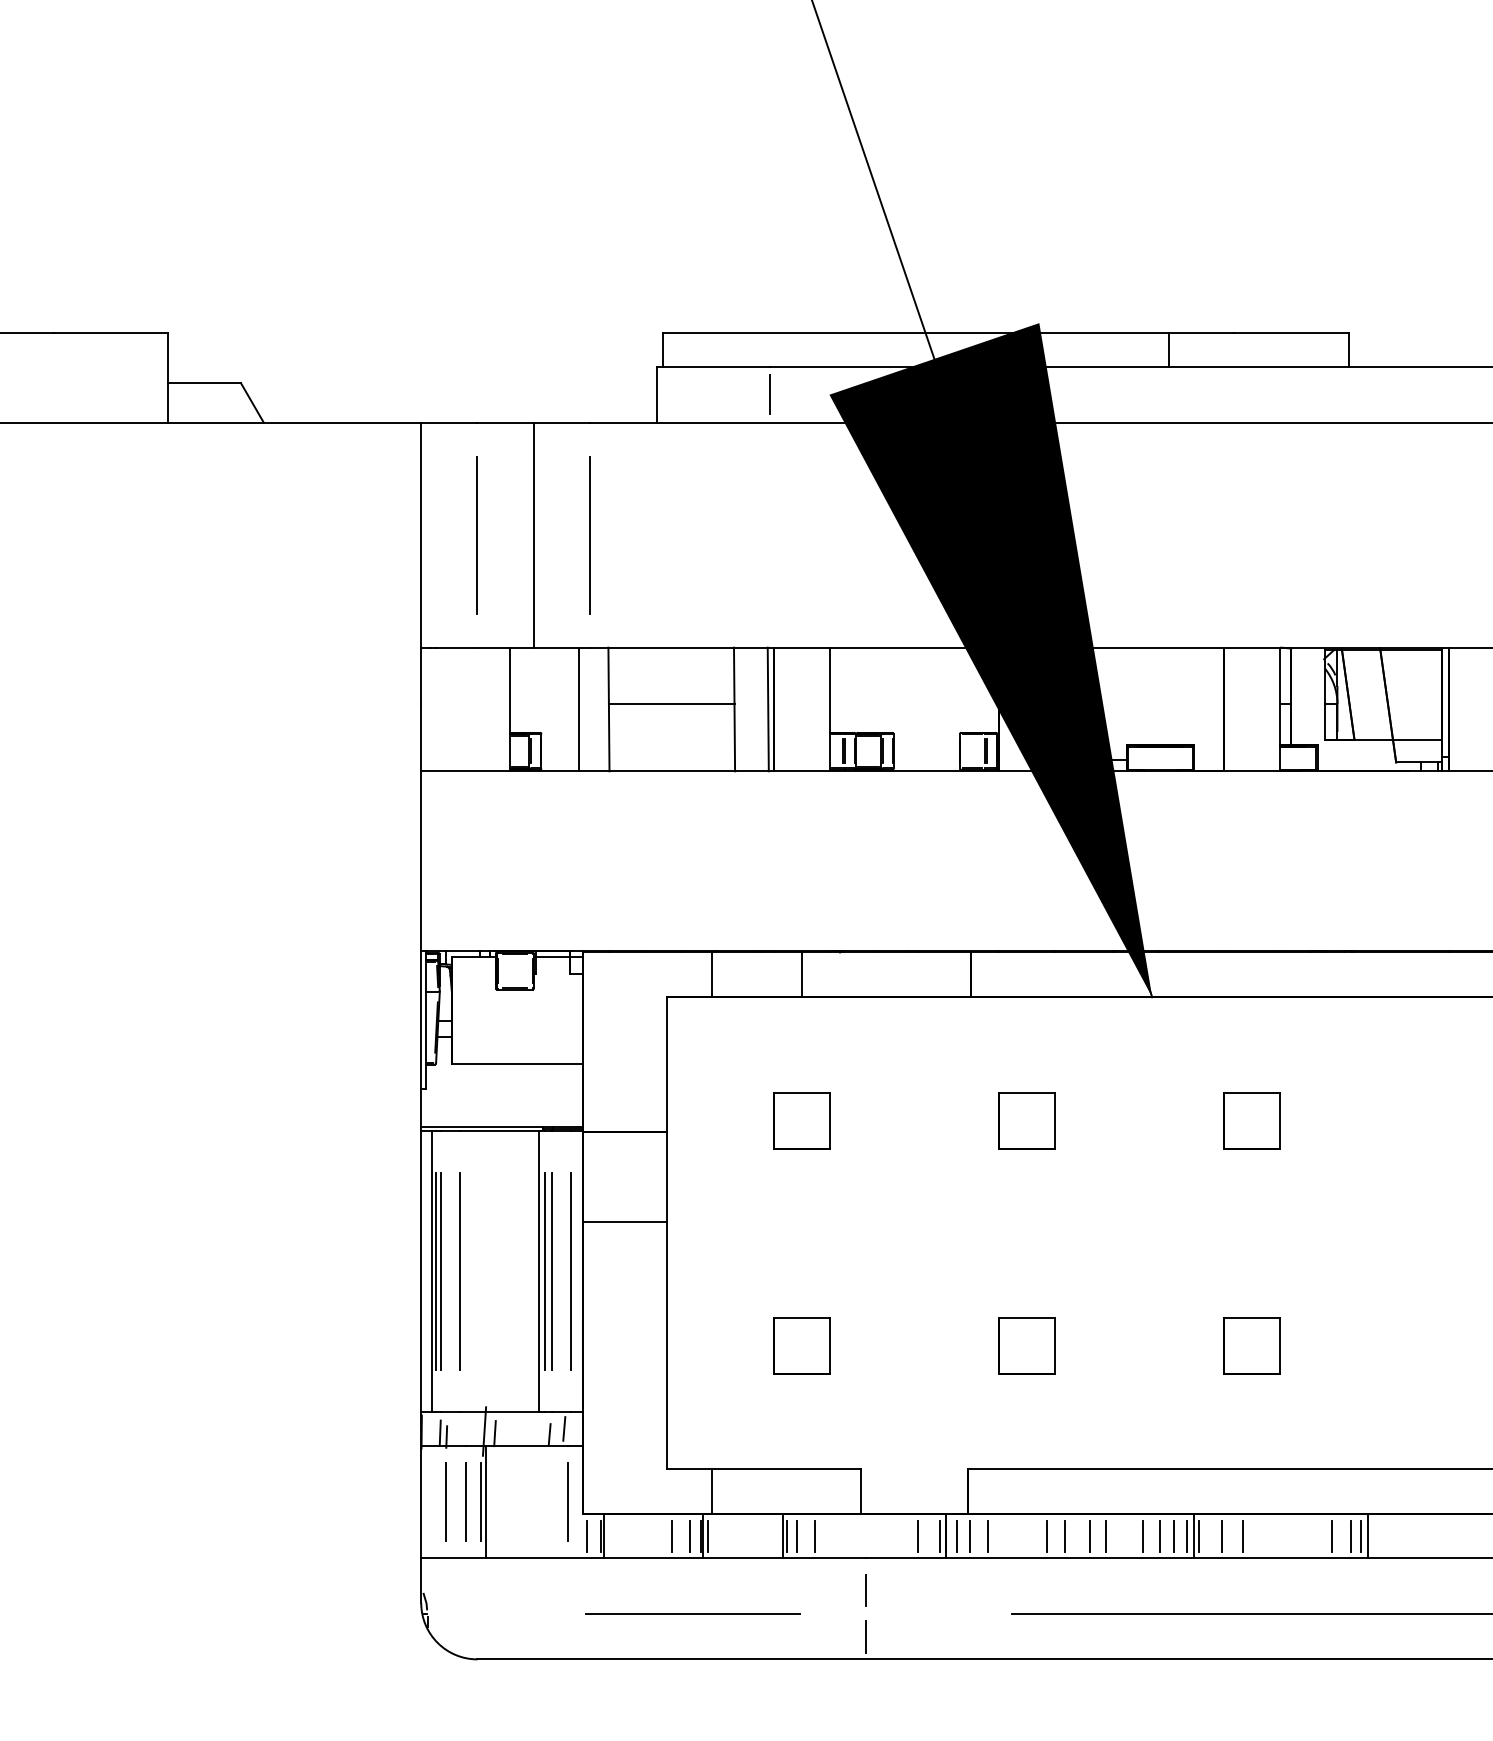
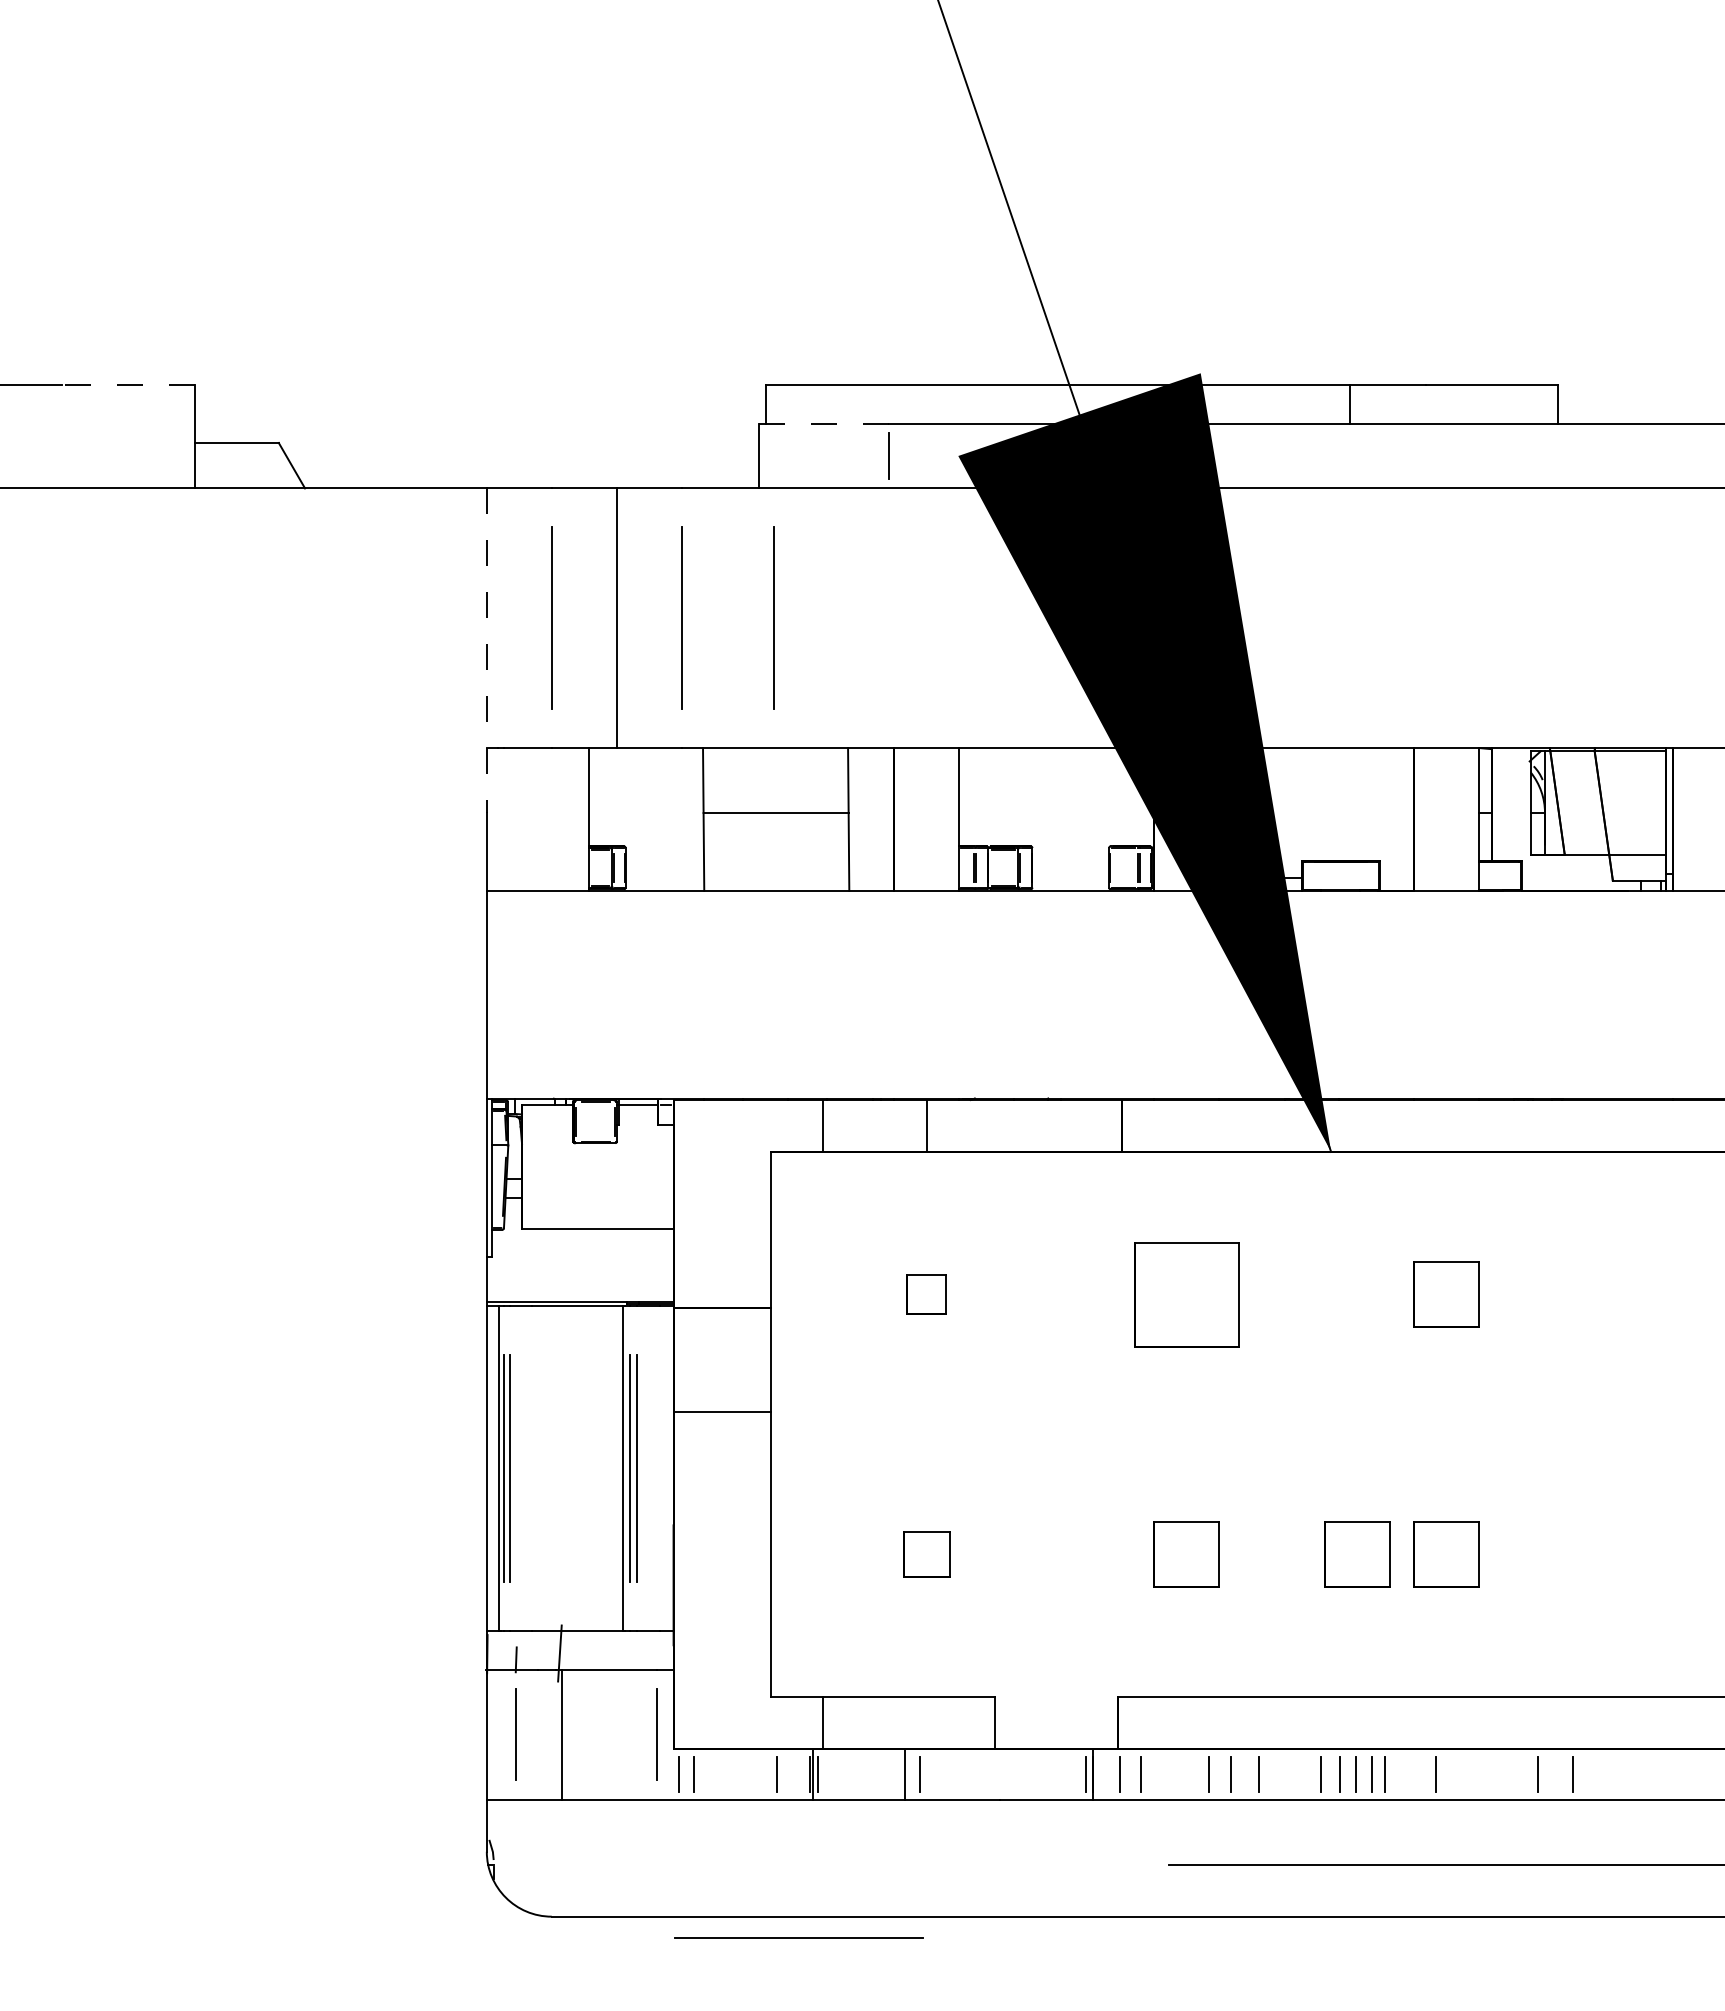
line: (111, 332) -> (128, 384), solid -> dashed
line: (713, 366) -> (824, 423), solid -> dashed
line: (669, 534) -> (773, 617), added
line: (420, 564) -> (486, 651), solid -> dashed
line: (578, 709) -> (668, 819), removed
line: (768, 709) -> (887, 819), removed
part: (801, 1120) -> (926, 1294), size x0.6
part: (1027, 1120) -> (1186, 1294), size x1.6
line: (459, 1271) -> (531, 1468), removed
line: (570, 1271) -> (659, 1468), removed
part: (801, 1345) -> (926, 1554), size x0.7
part: (1175, 1345) -> (1357, 1554), added
line: (563, 1428) -> (651, 1650), removed
line: (440, 1432) -> (508, 1654), removed
line: (494, 1433) -> (571, 1655), removed
line: (549, 1434) -> (635, 1656), removed
line: (465, 1501) -> (538, 1734), removed
line: (481, 1501) -> (556, 1734), removed
line: (603, 1536) -> (697, 1774), removed
line: (690, 1536) -> (797, 1774), removed
line: (787, 1536) -> (909, 1774), removed
line: (814, 1536) -> (941, 1774), removed
line: (918, 1536) -> (1061, 1774), removed
line: (956, 1536) -> (1105, 1774), removed
line: (1105, 1536) -> (1277, 1774), removed
line: (1194, 1536) -> (1379, 1774), removed
line: (1221, 1536) -> (1411, 1774), removed
line: (1350, 1536) -> (1560, 1774), removed
line: (1368, 1536) -> (1580, 1774), removed
line: (865, 1589) -> (999, 1836), removed
line: (692, 1614) -> (798, 1937), moved
line: (865, 1636) -> (1000, 1890), removed

